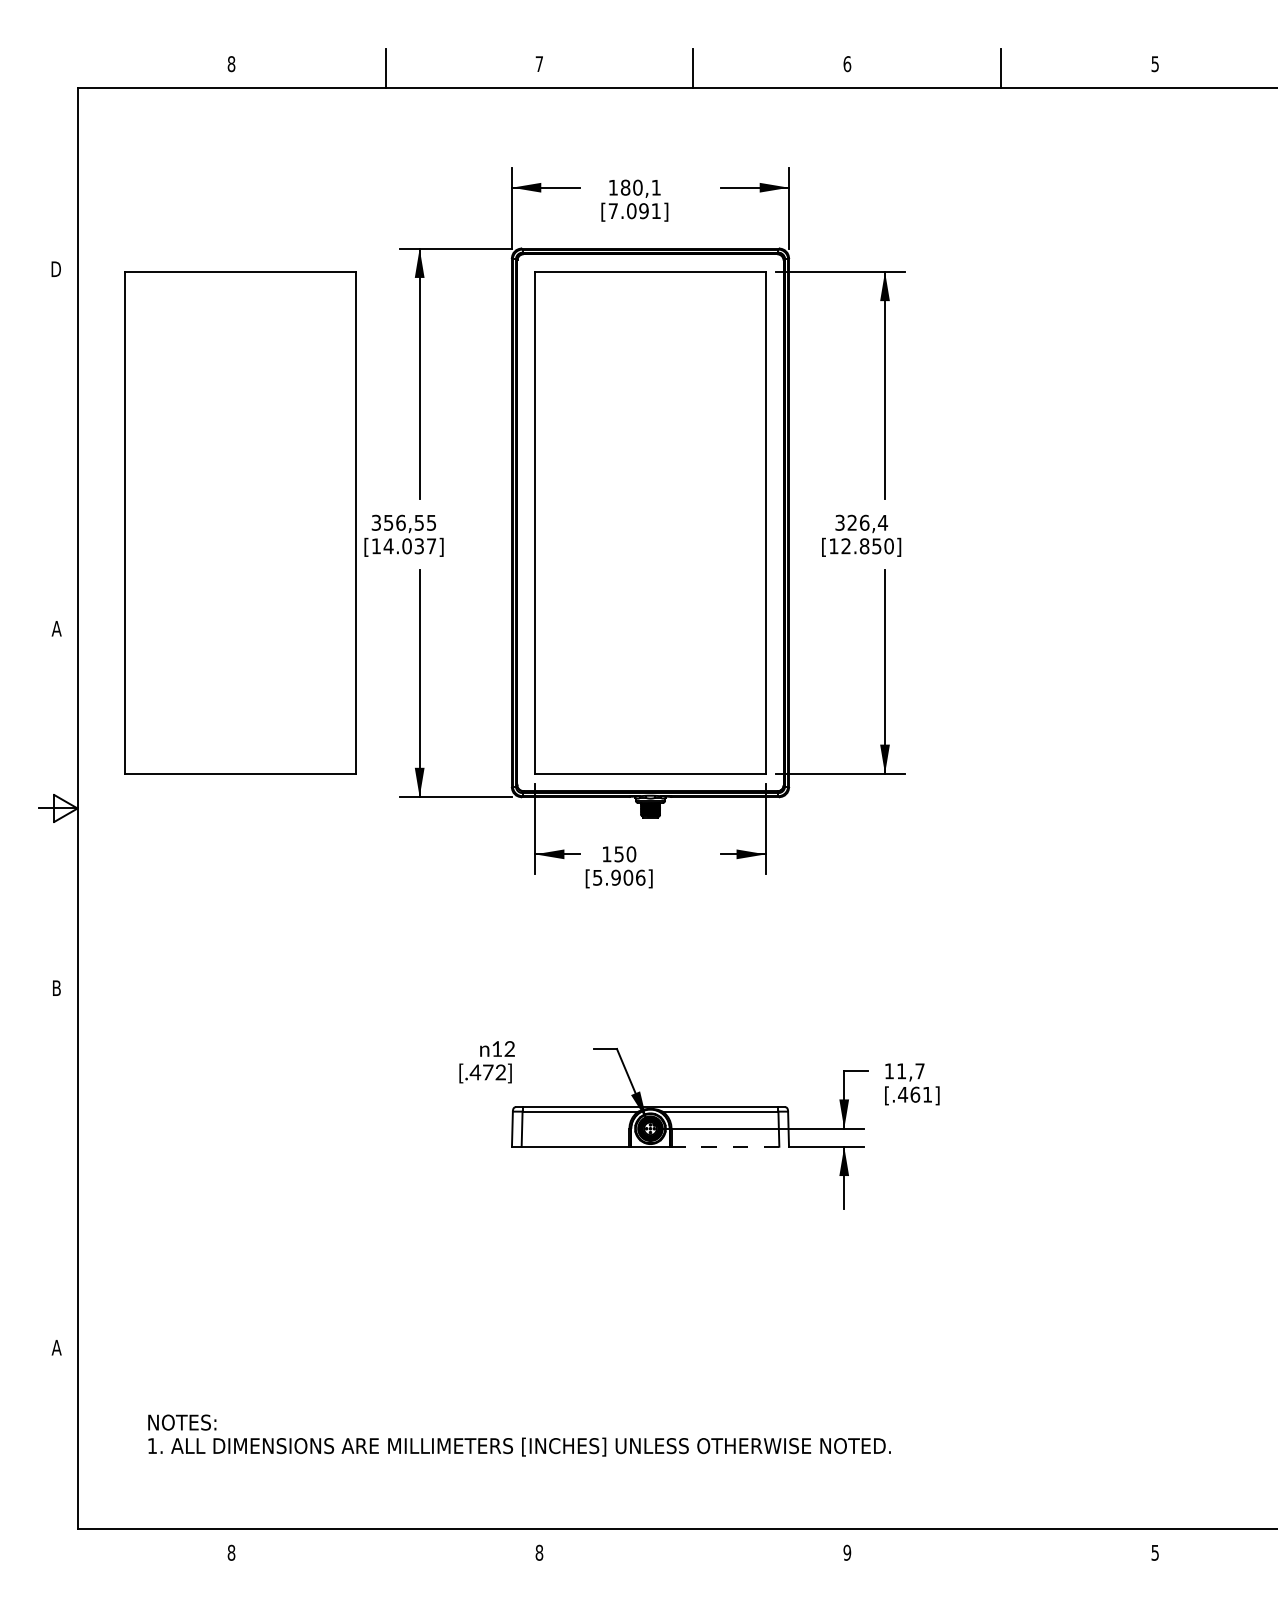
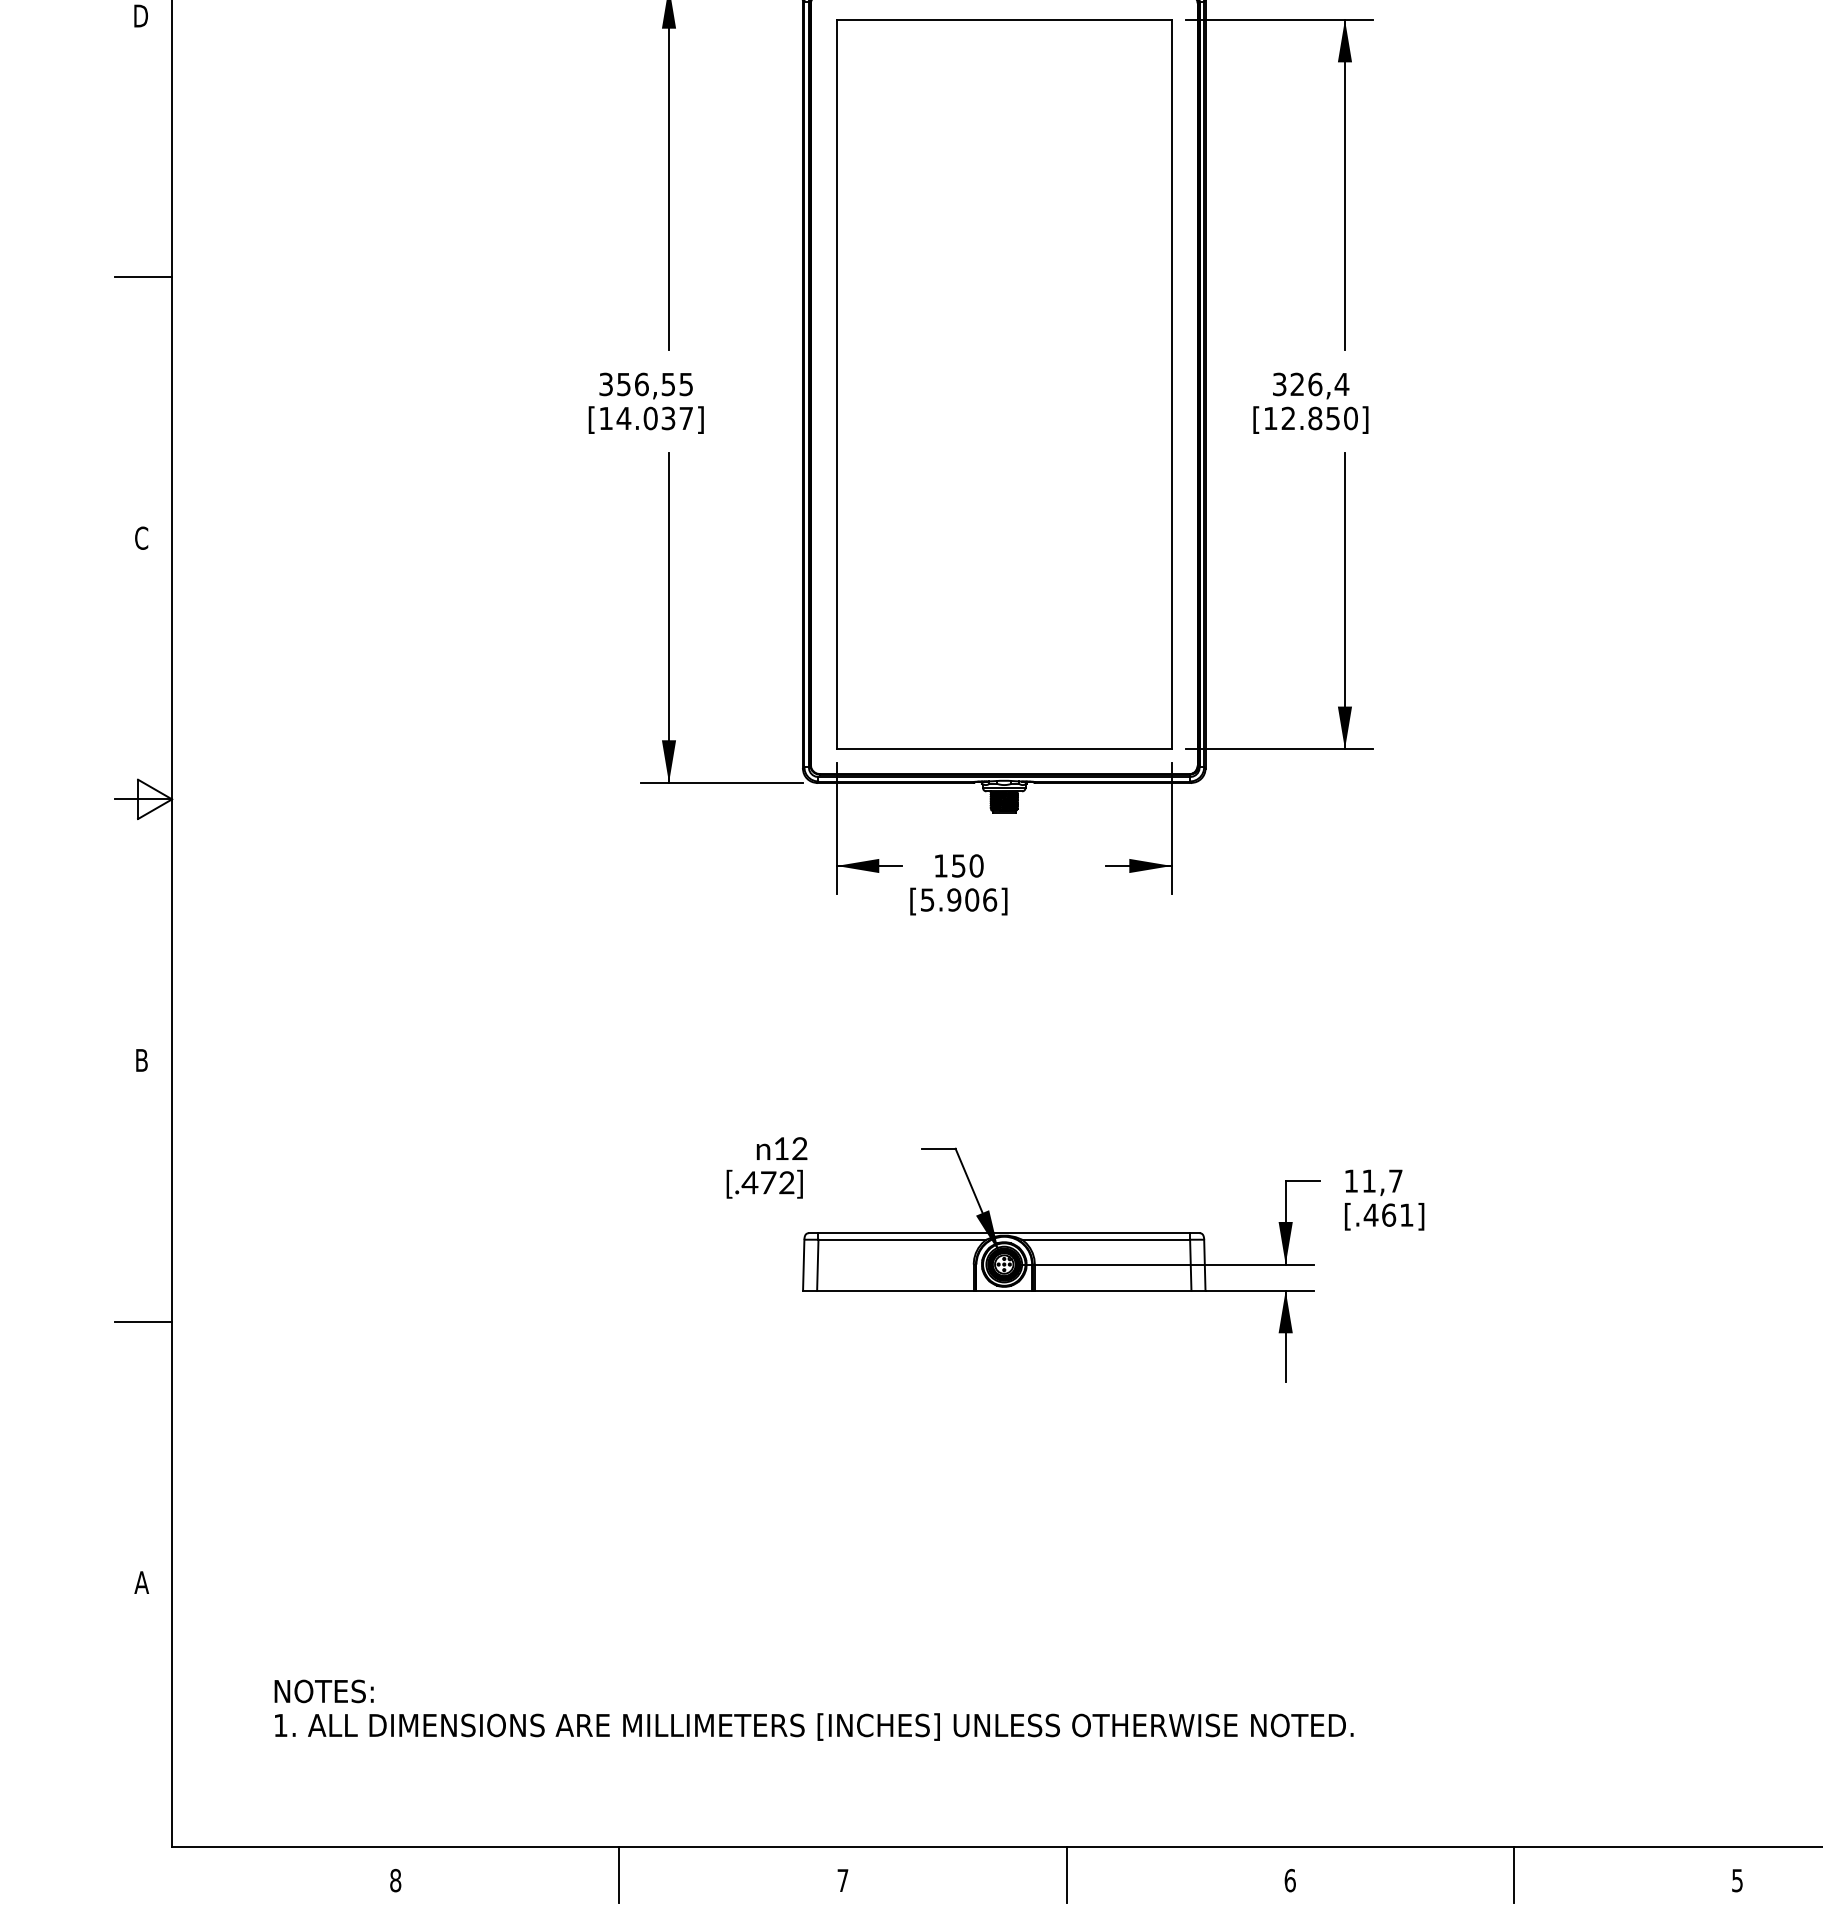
line: (57, 449) -> (142, 277), added
part: (240, 522) -> (408, 383), removed
text: (56, 628) -> (141, 537), A -> C
line: (730, 1146) -> (1120, 1290), dashed -> solid
line: (57, 1167) -> (142, 1320), added
line: (385, 1548) -> (619, 1874), added
line: (693, 1548) -> (1066, 1874), added
line: (1001, 1548) -> (1514, 1874), added
text: (539, 1552) -> (843, 1880), 8 -> 7
text: (847, 1552) -> (1290, 1880), 9 -> 6

